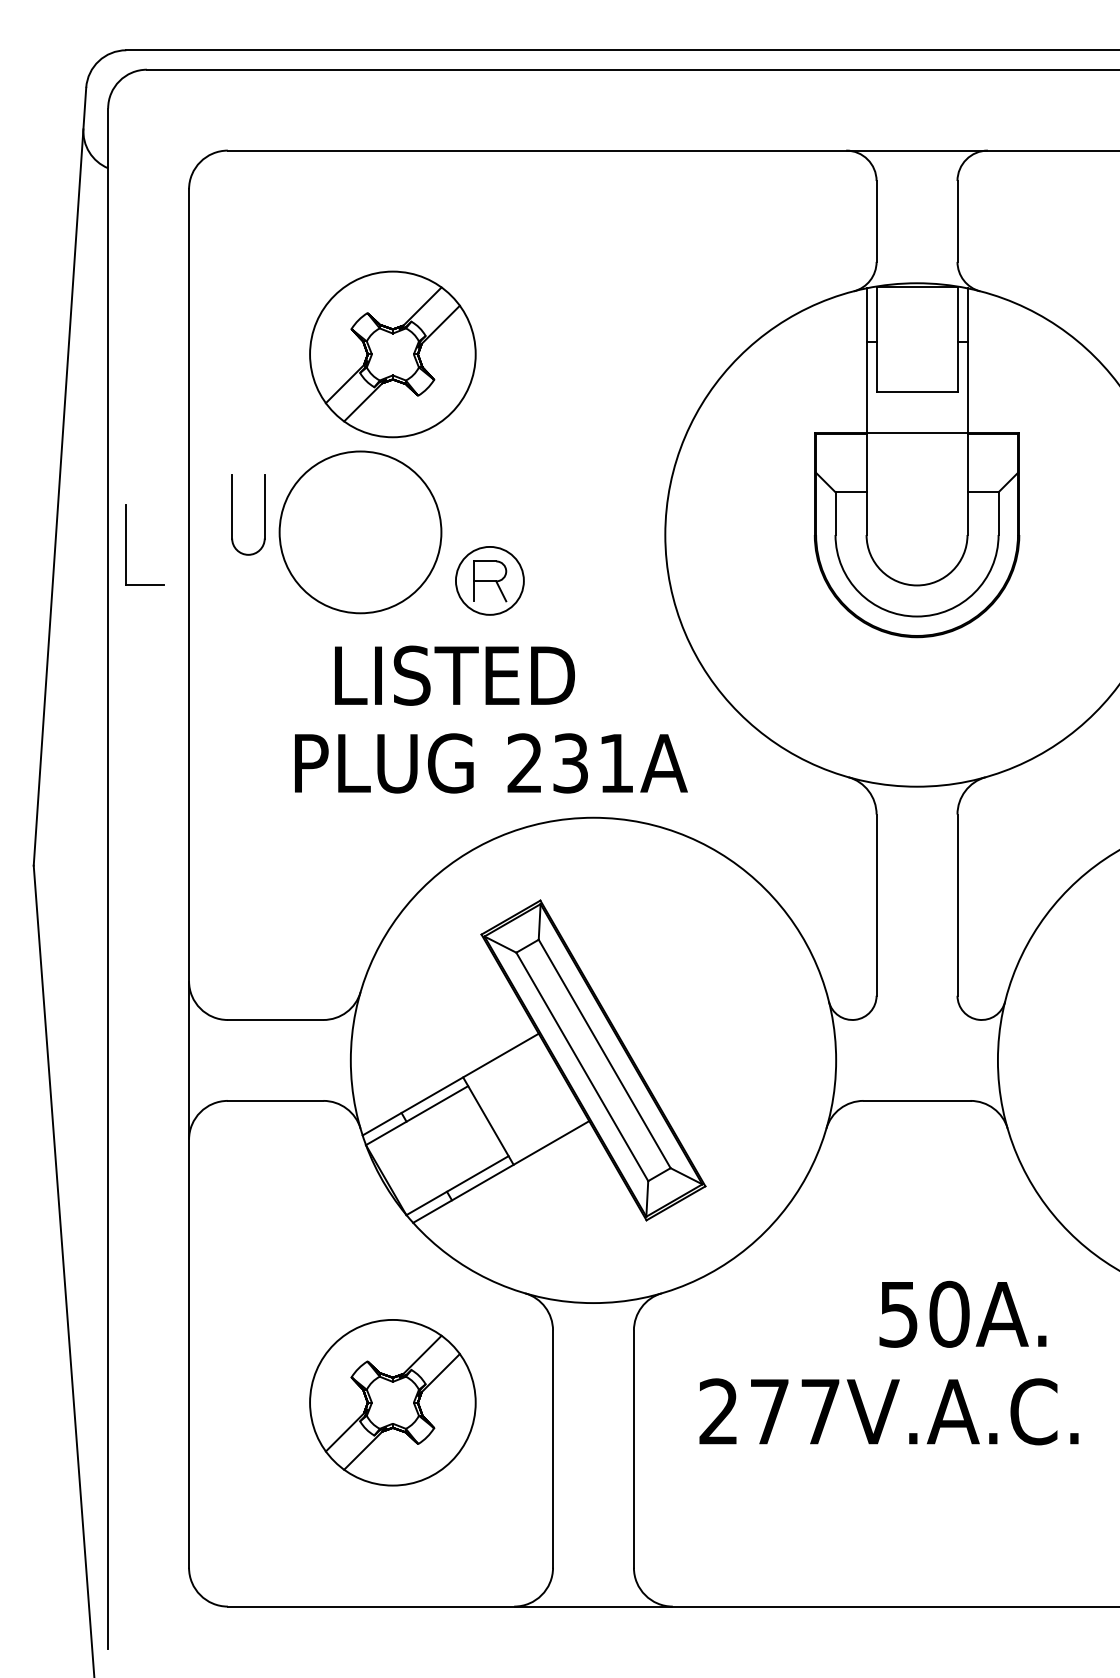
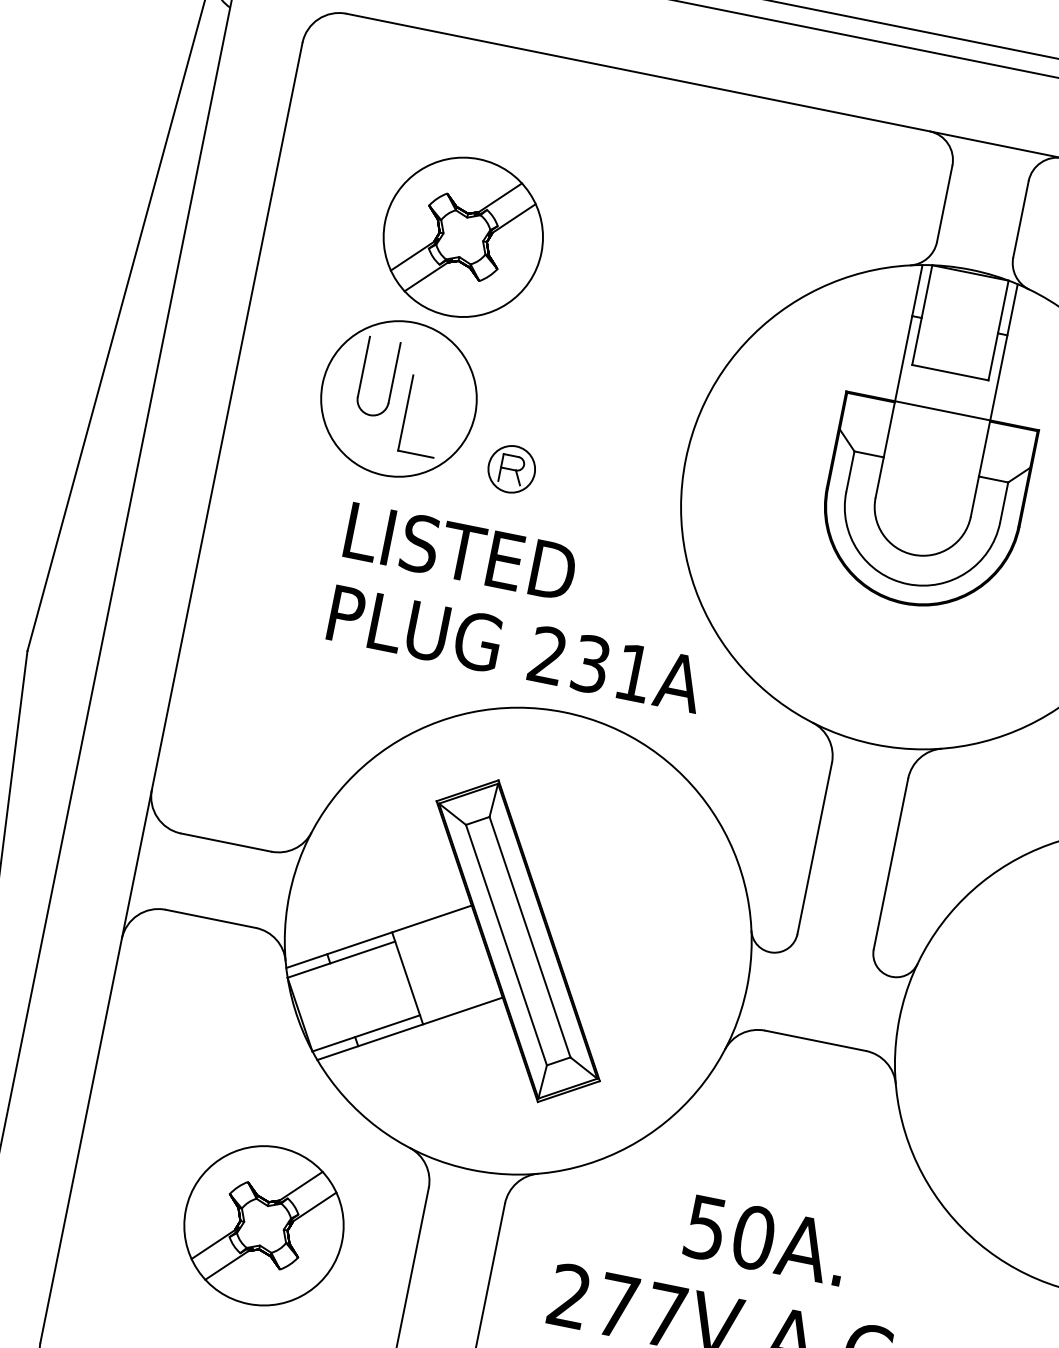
part: (232, 514) -> (362, 374), moved
part: (126, 544) -> (406, 412), moved
part: (489, 580) -> (511, 468), size x0.71
text: (491, 763) -> (516, 649), moved
text: (962, 1313) -> (766, 1239), moved

